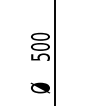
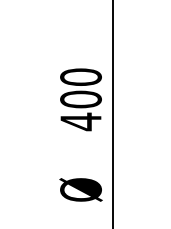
text: (40, 57) -> (81, 122), 500 -> 400

